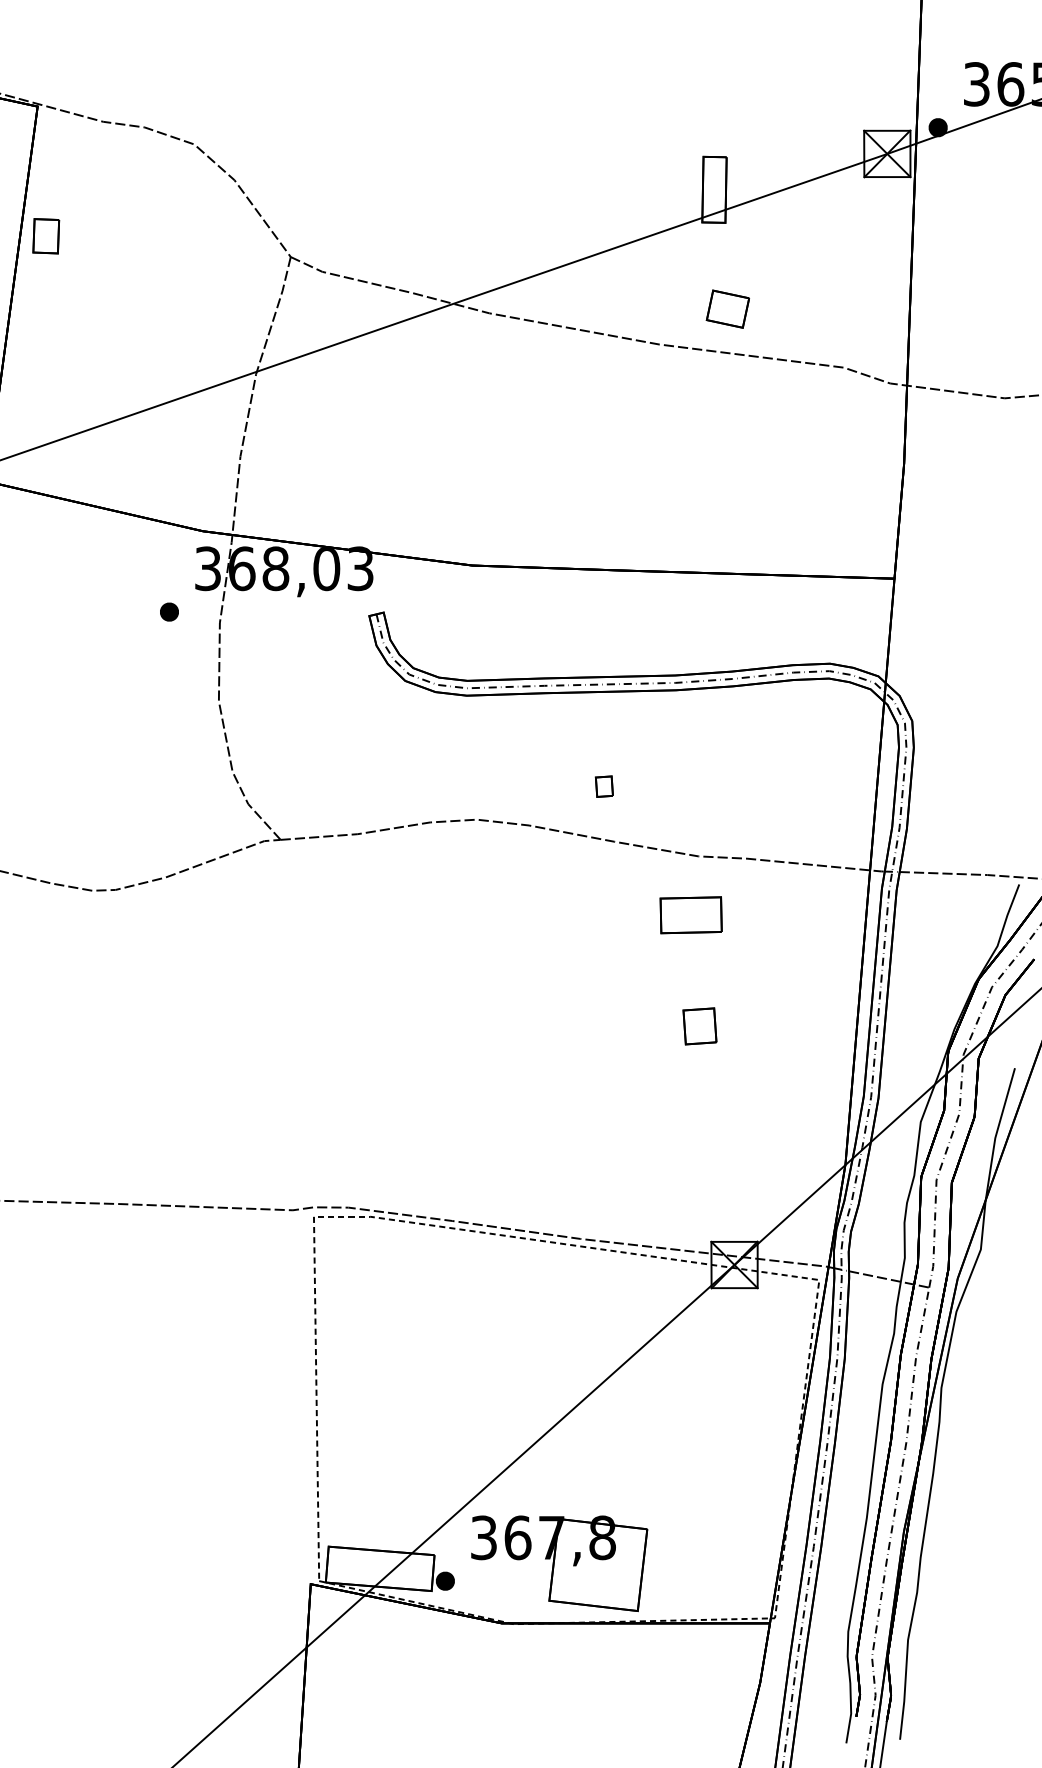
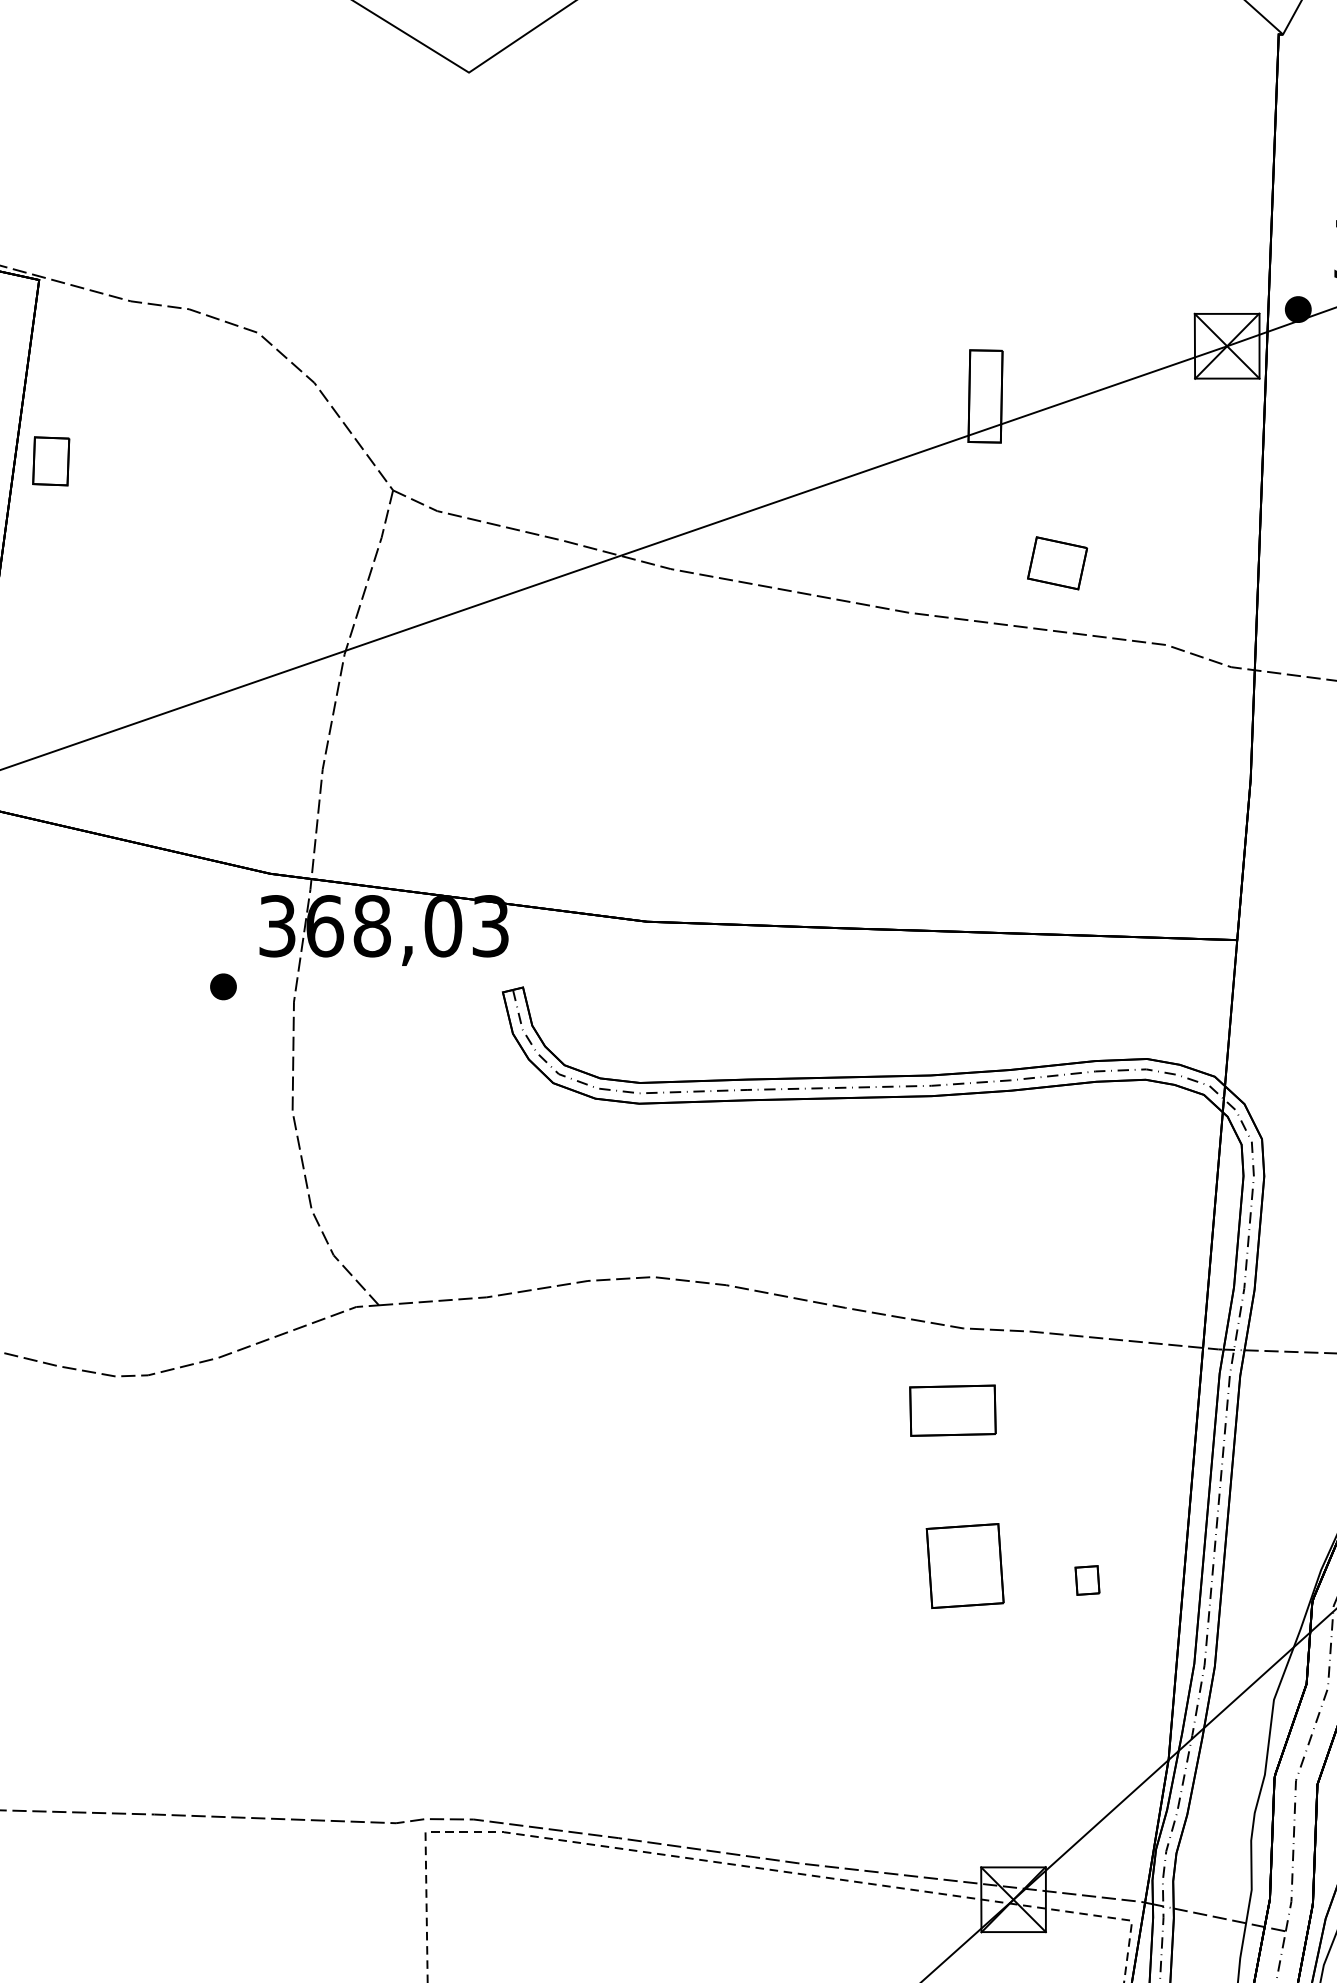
part: (727, 308) -> (1056, 562), moved
part: (603, 786) -> (1086, 1580), moved
part: (699, 1026) -> (964, 1566), size x1.67

